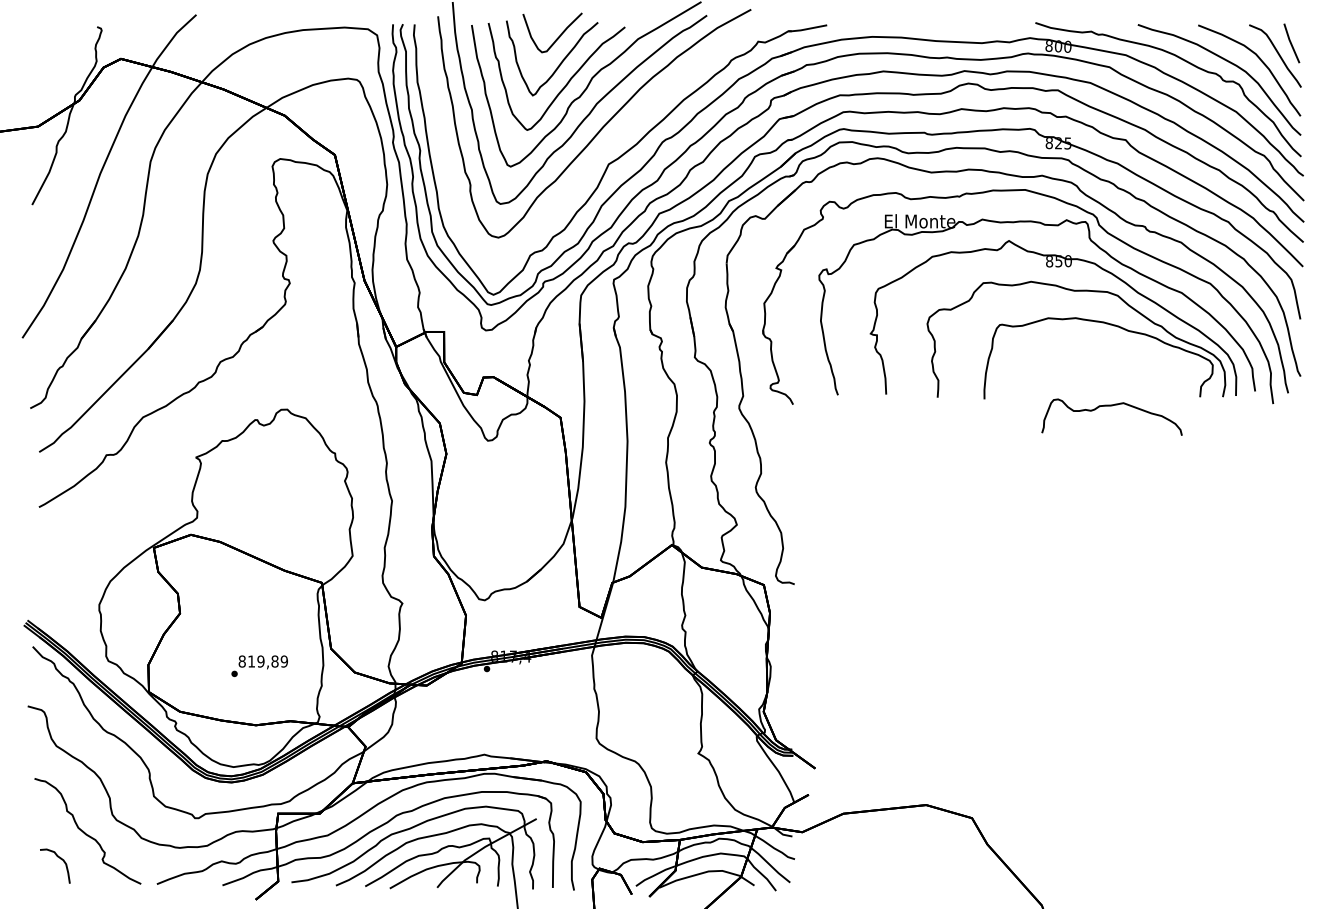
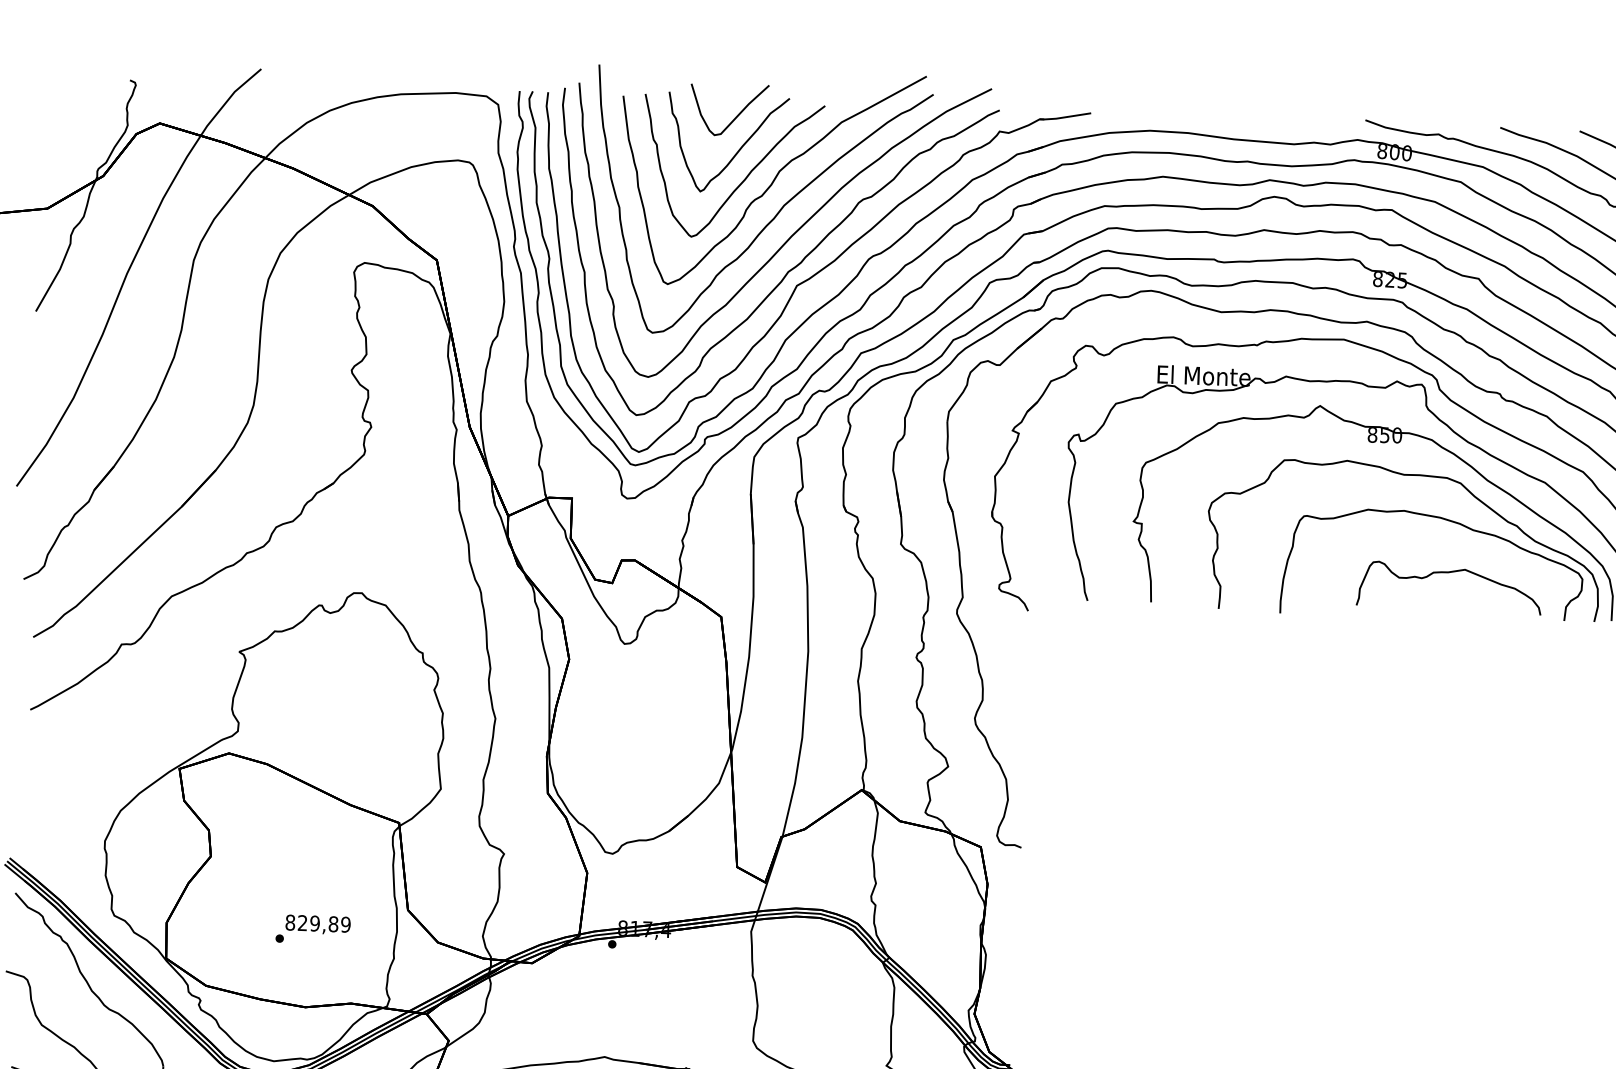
part: (601, 153) -> (787, 271), added
curve: (1111, 406) -> (1449, 573), moved
text: (251, 661) -> (302, 923), 819,89 -> 829,89

